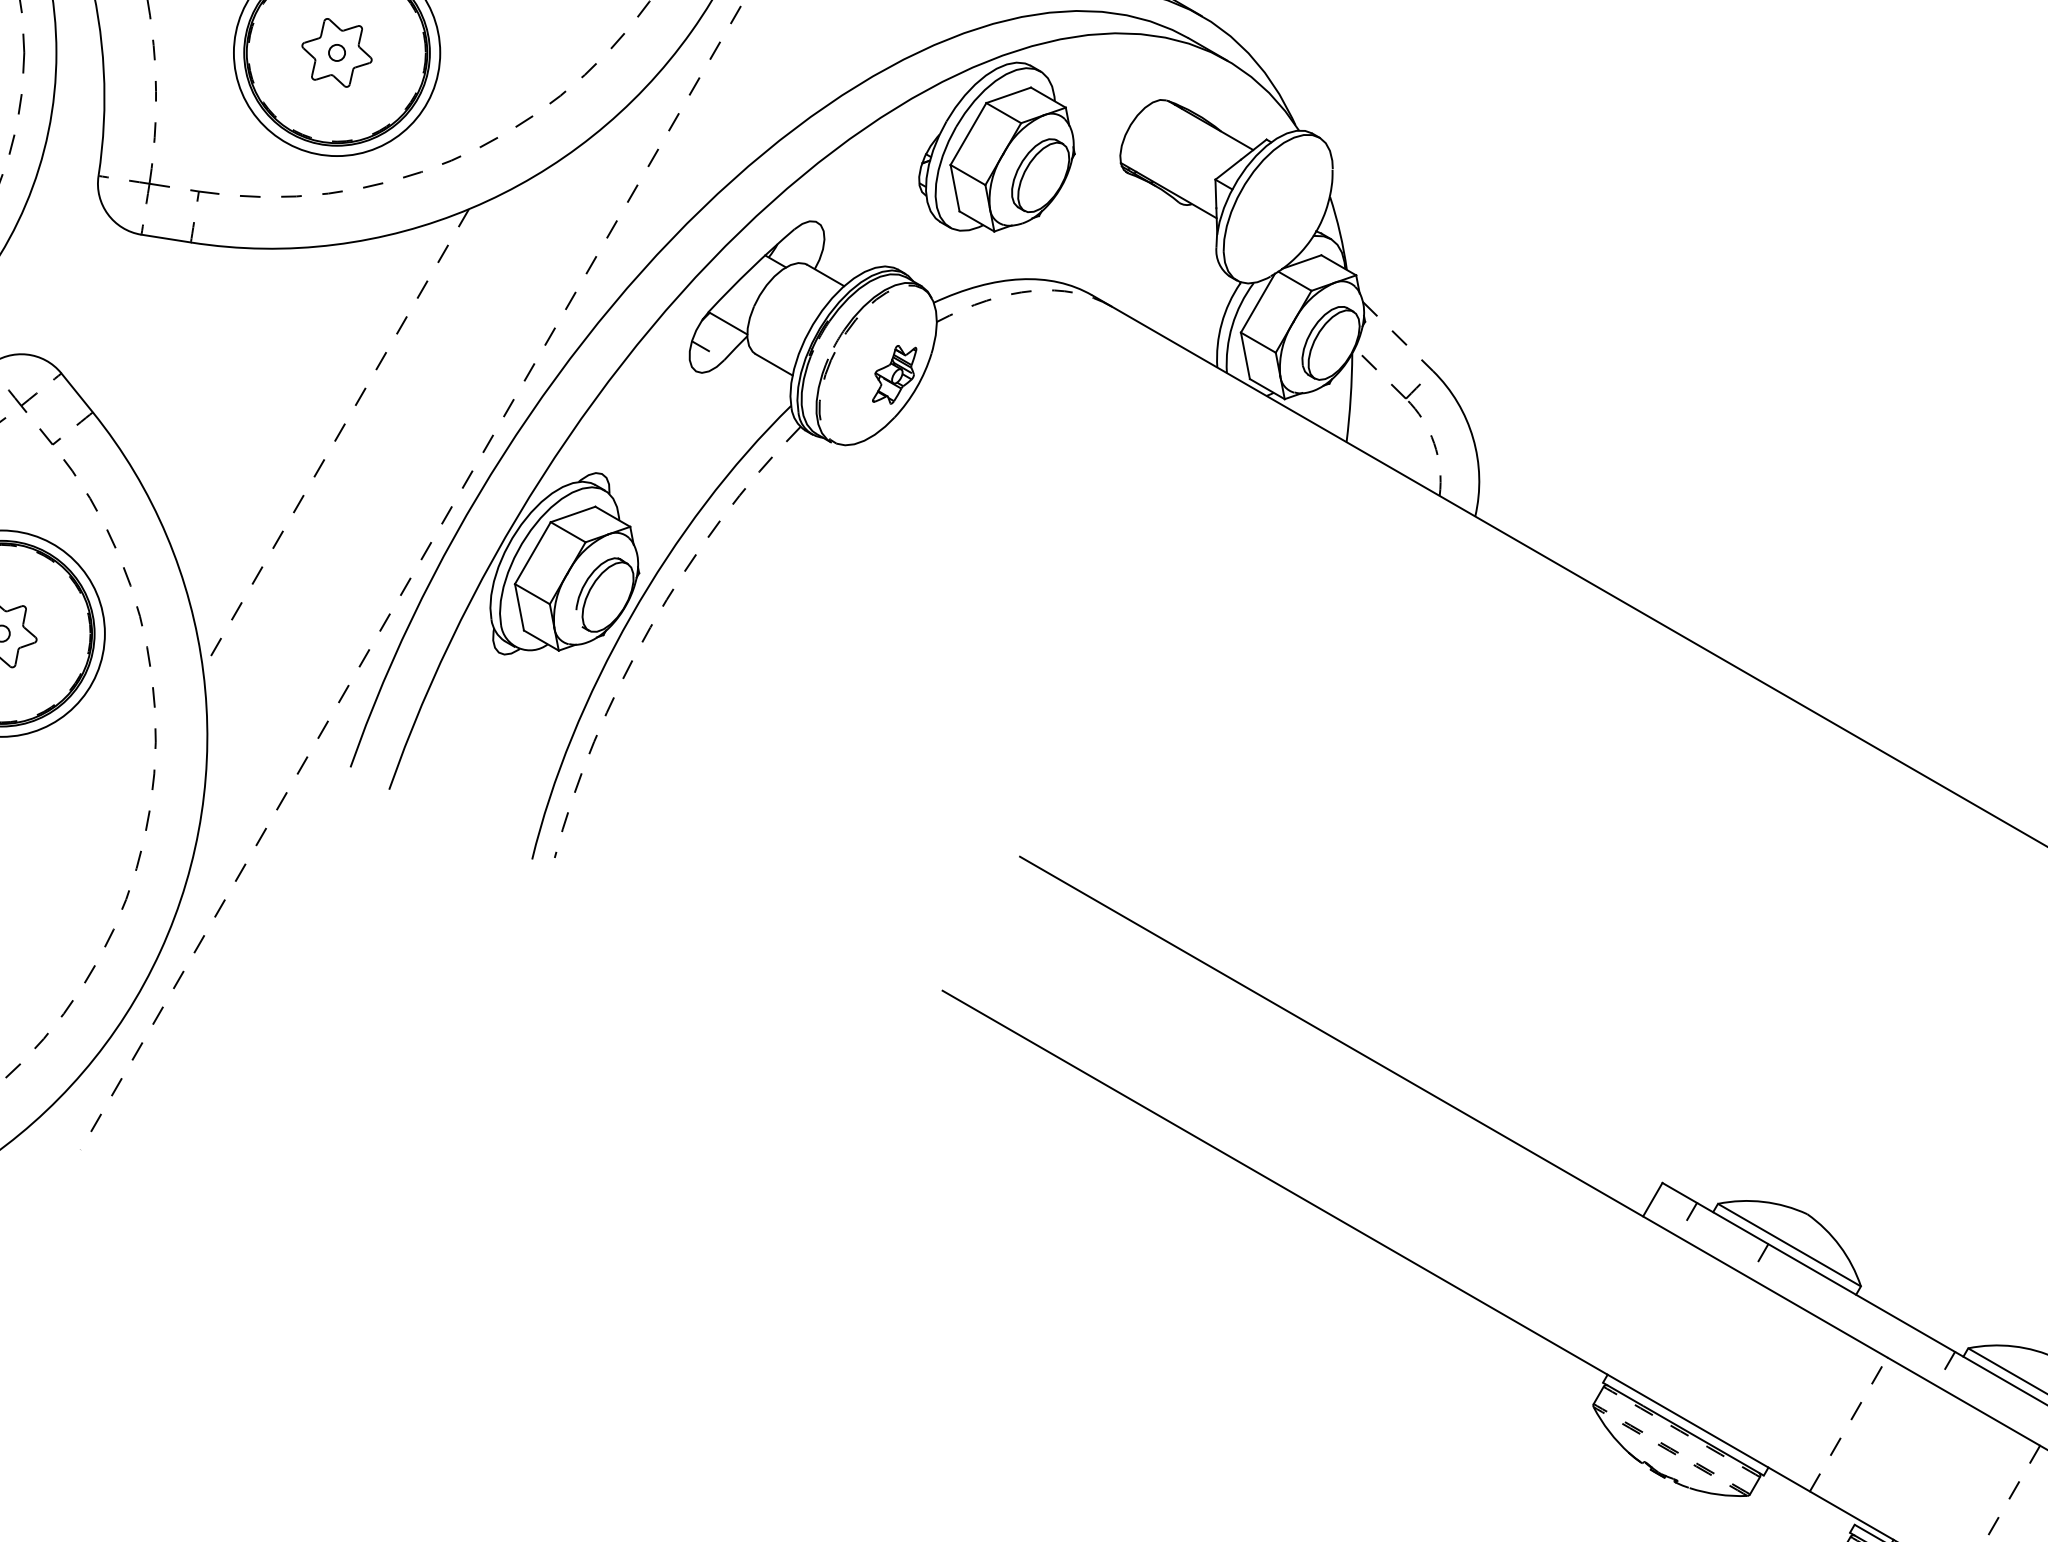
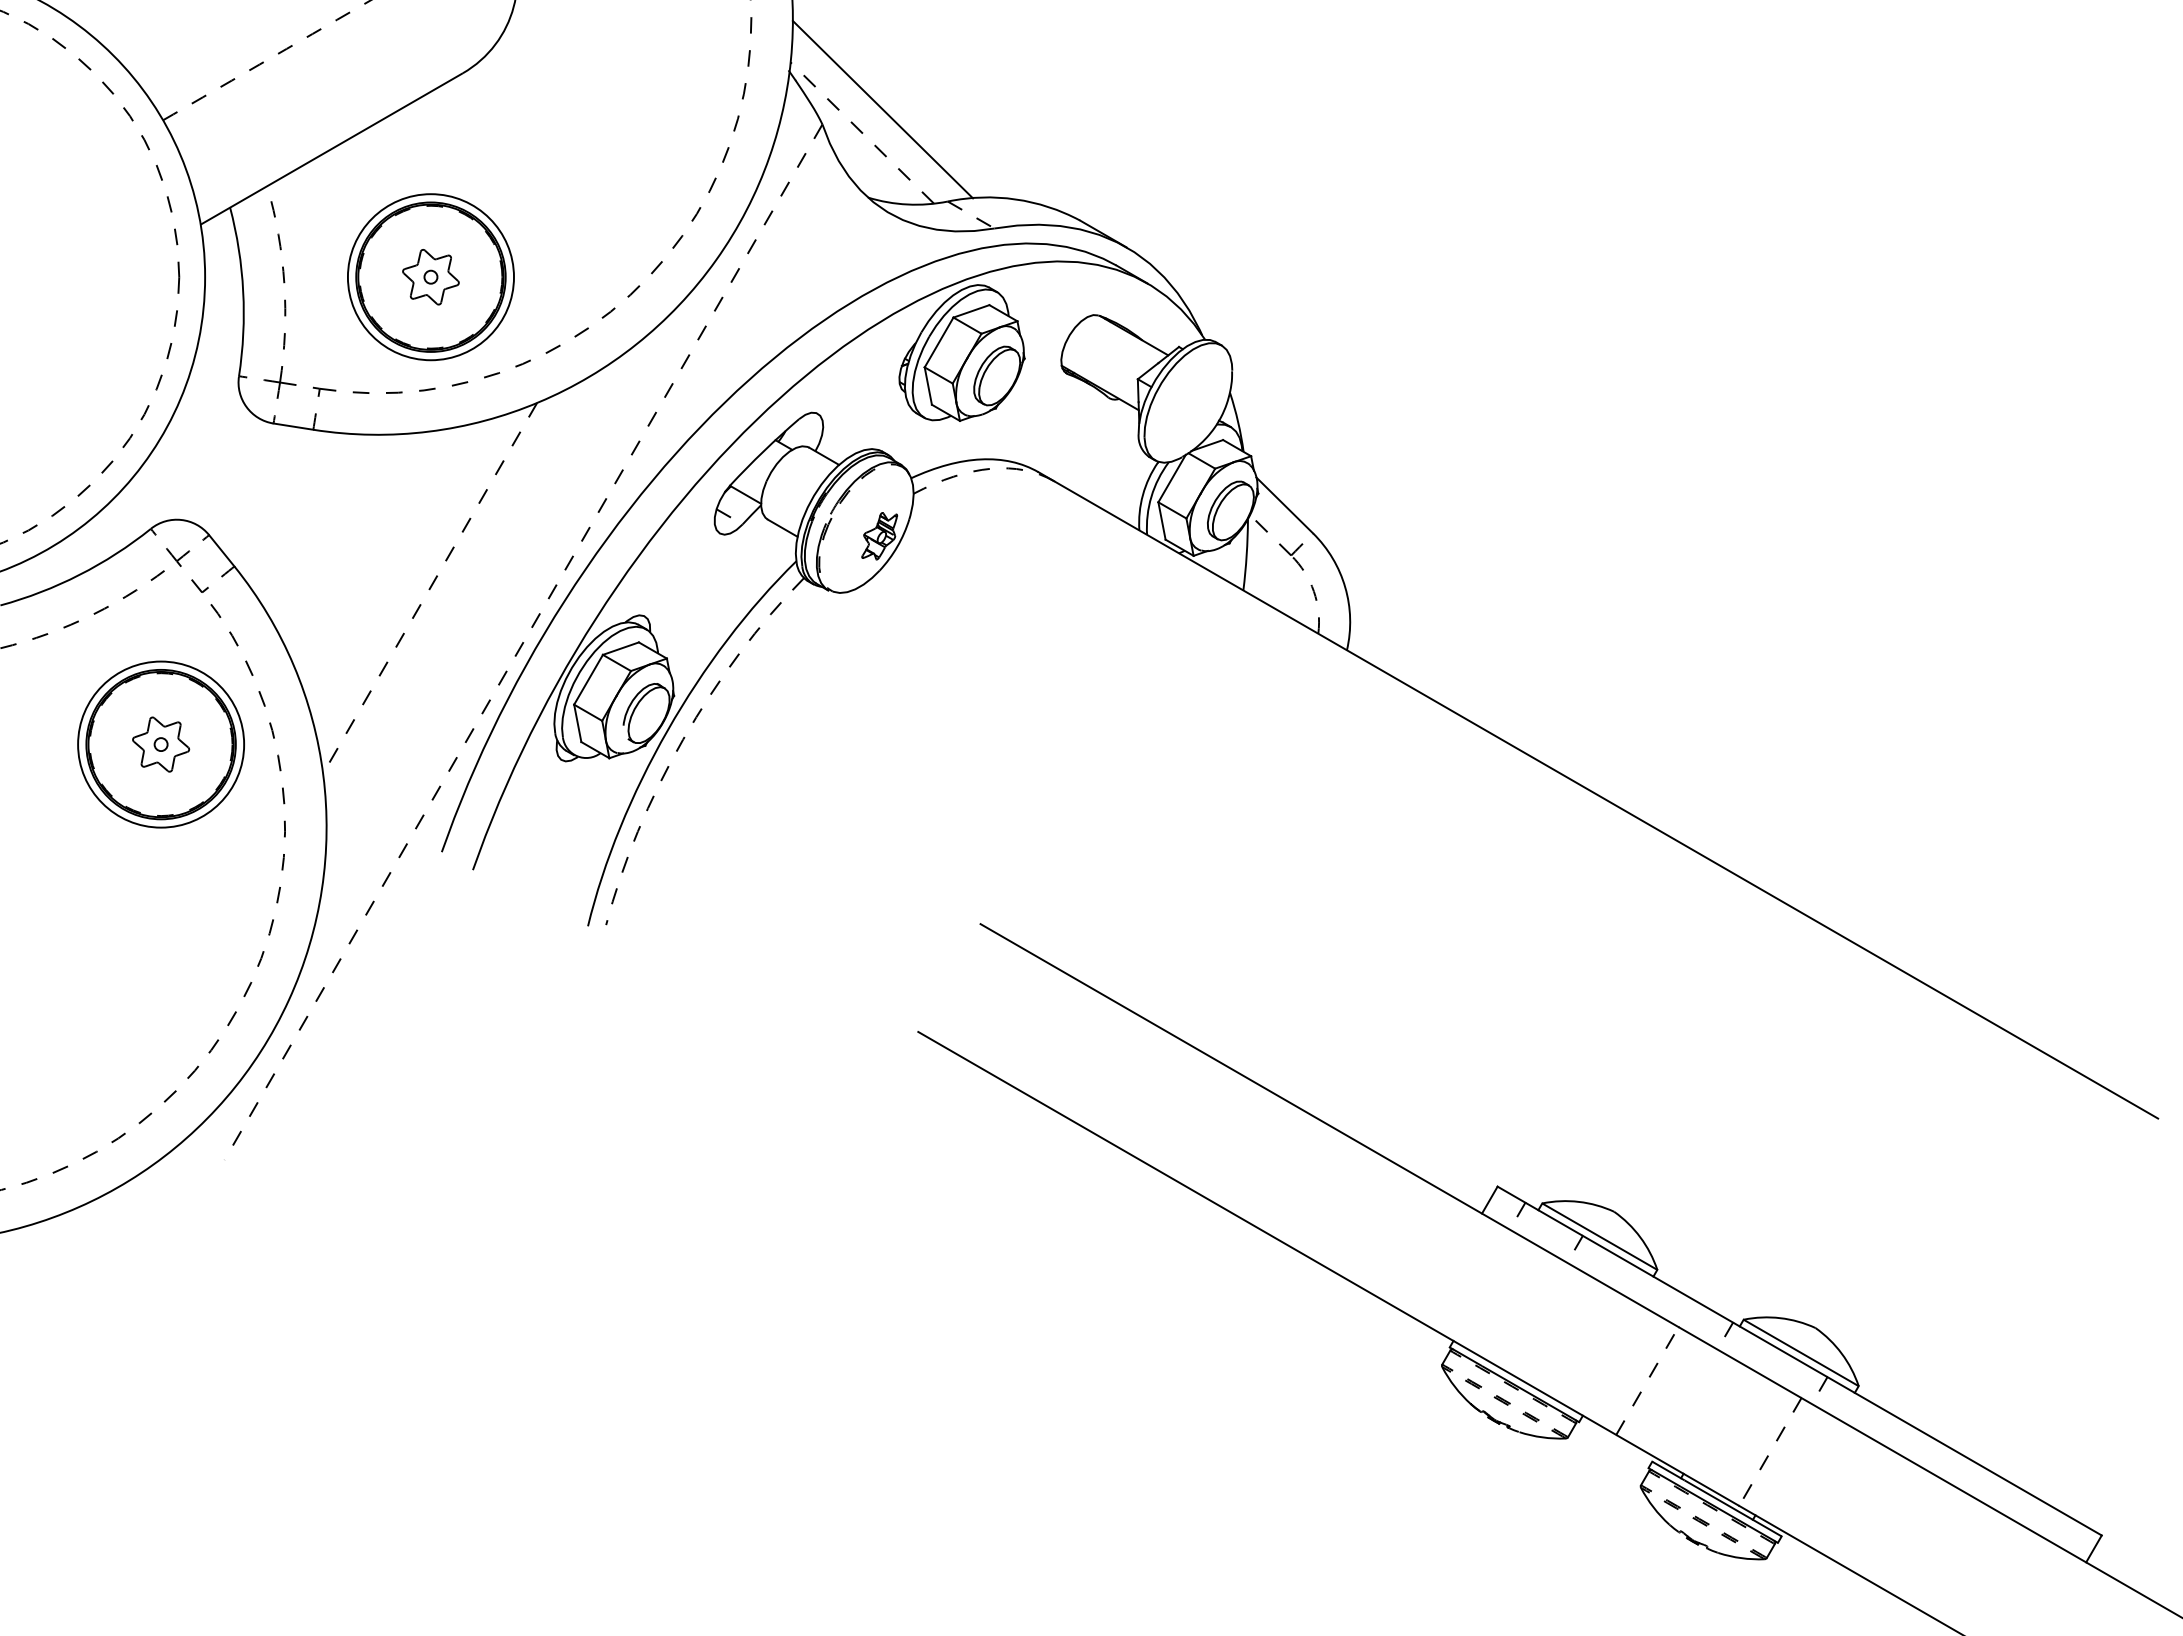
line: (1397, 336) -> (1284, 505), dashed -> solid

